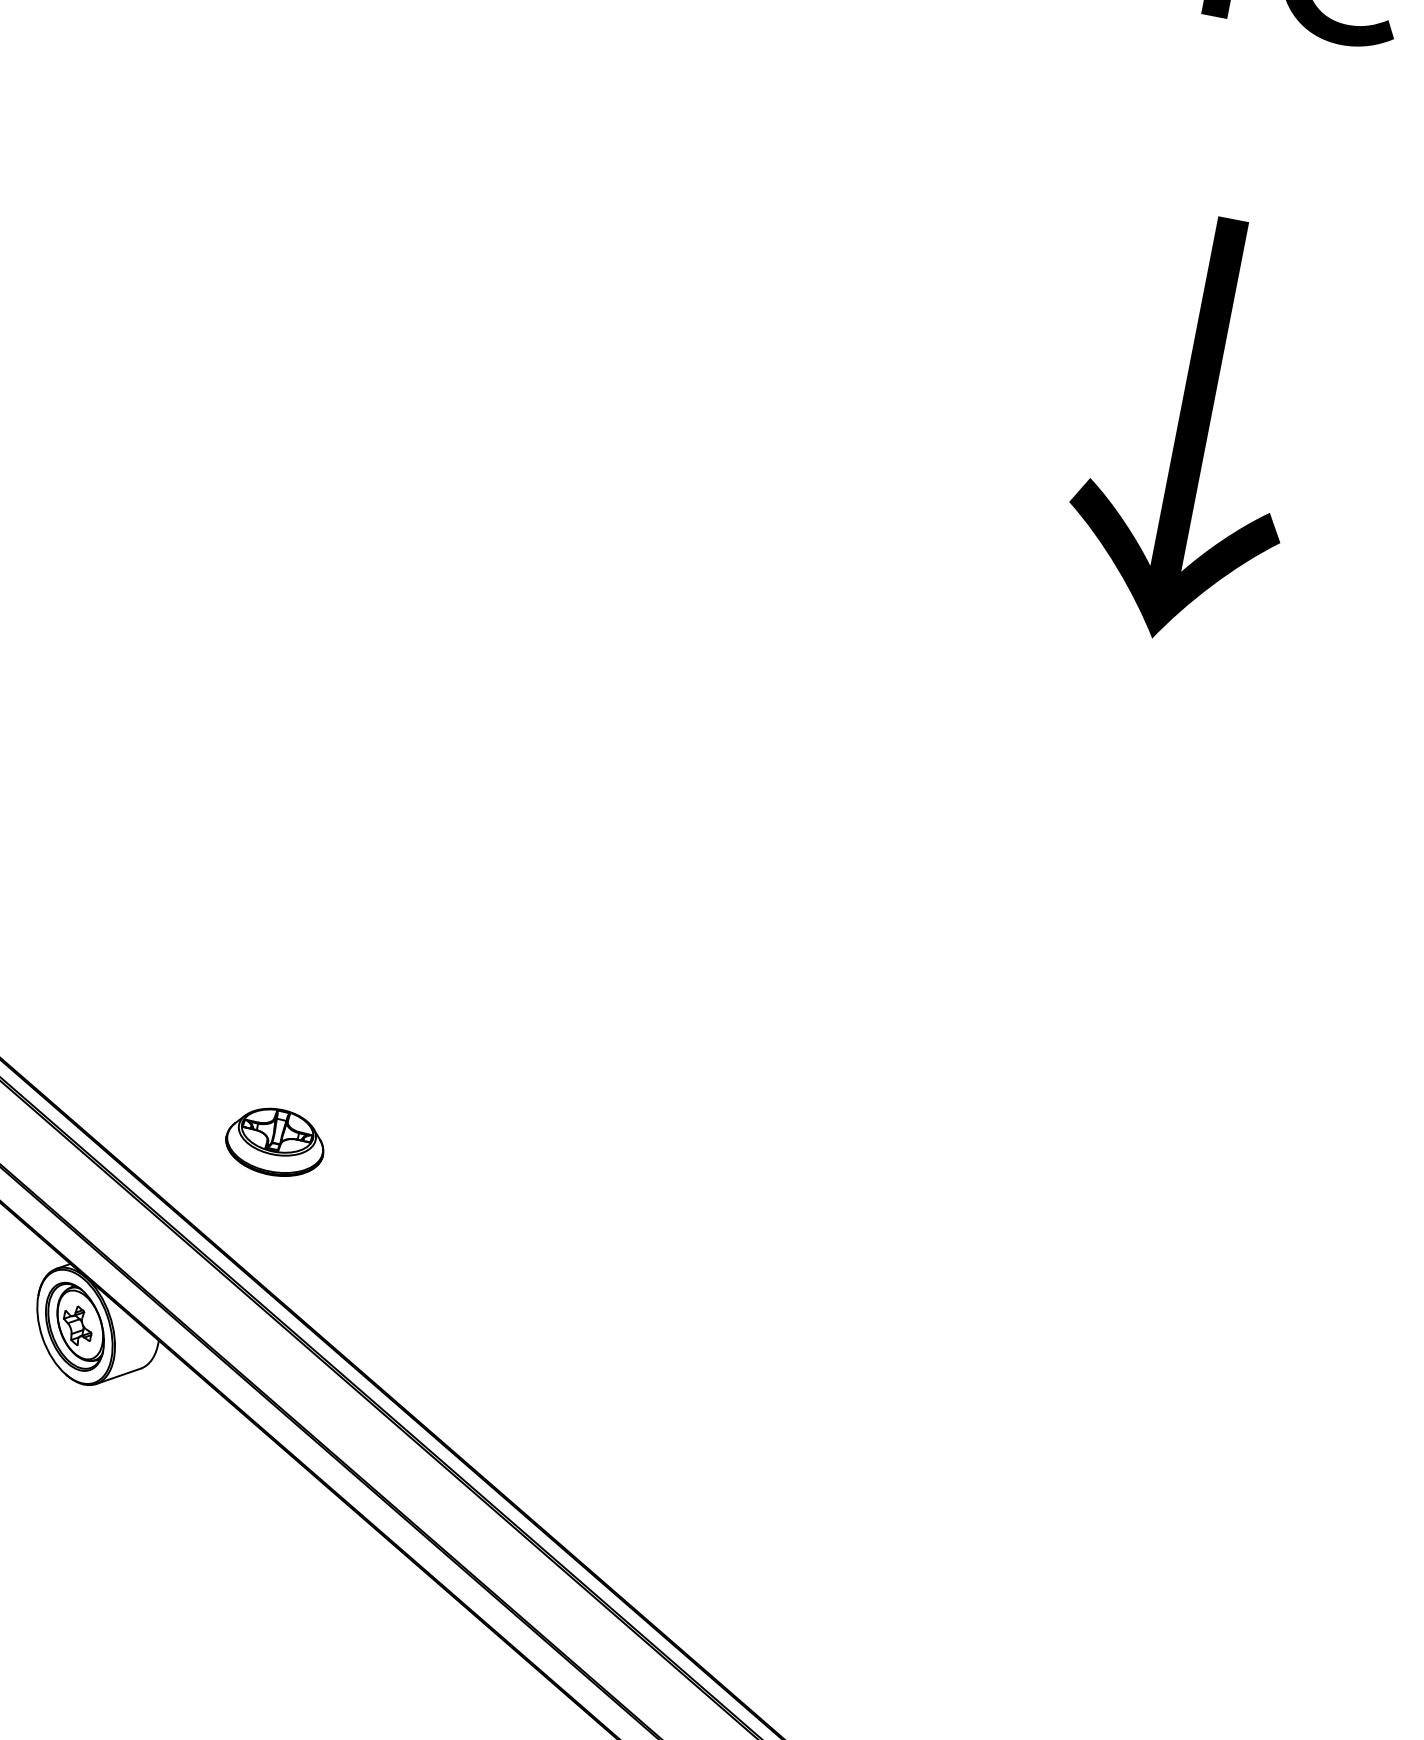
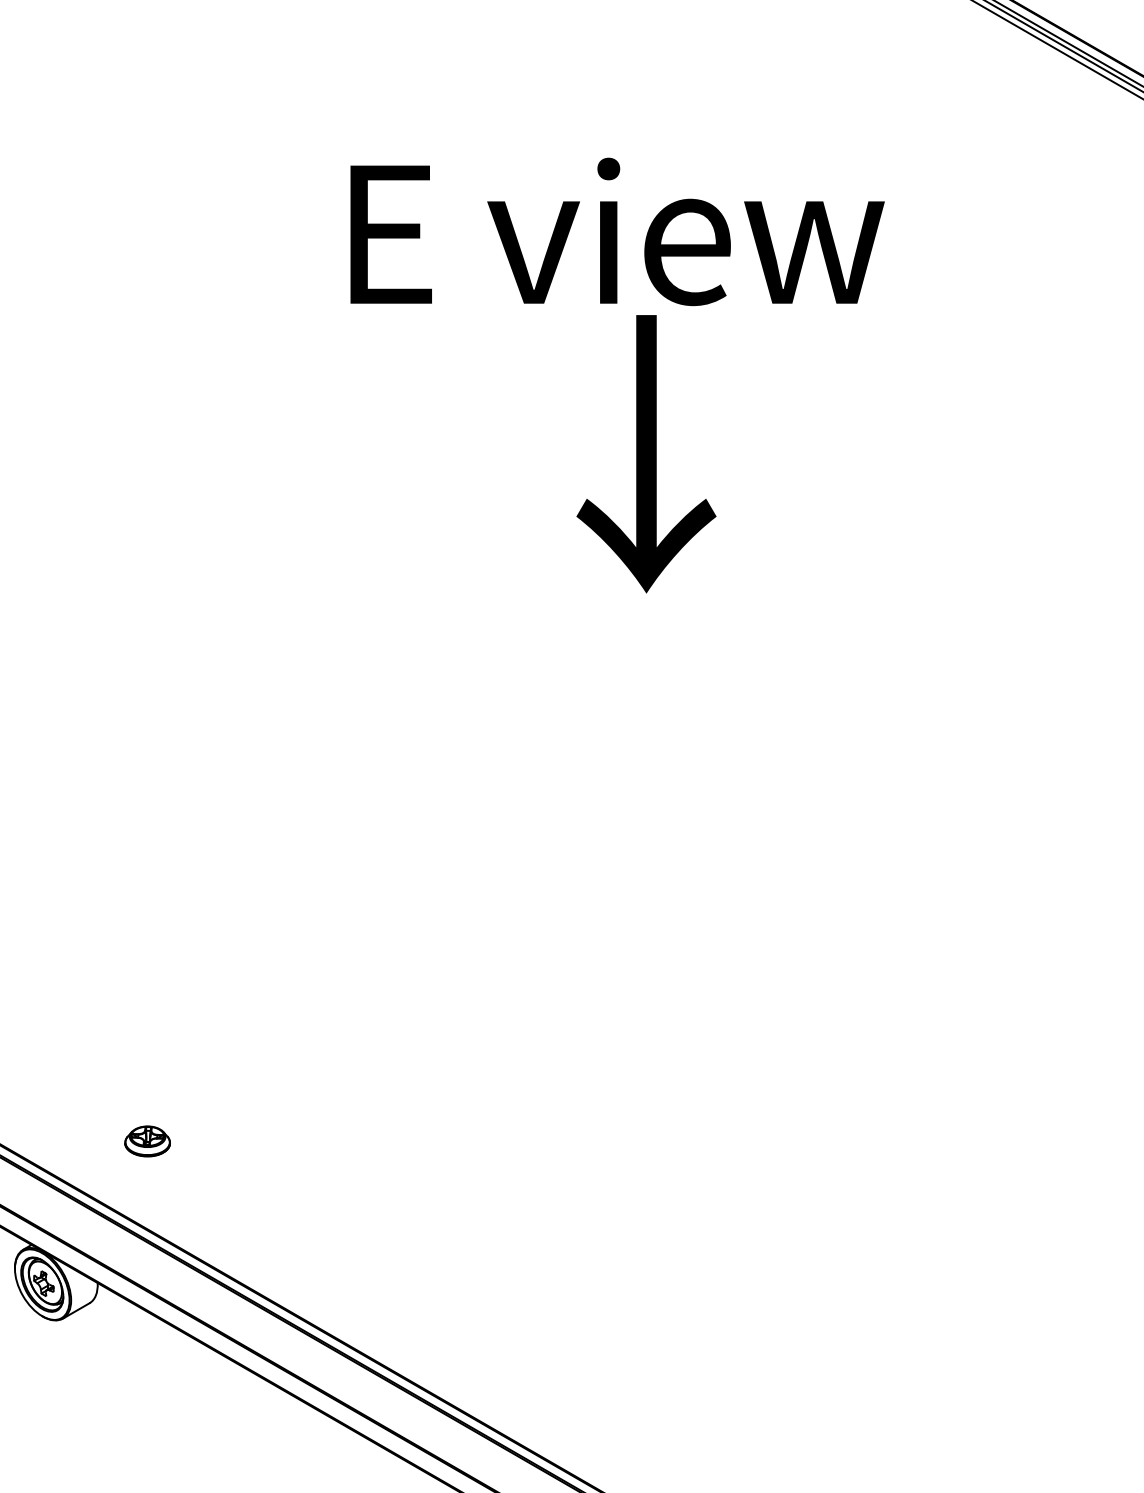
text: (1192, 429) -> (646, 454), moved
part: (275, 1142) -> (147, 1141), size x0.7

